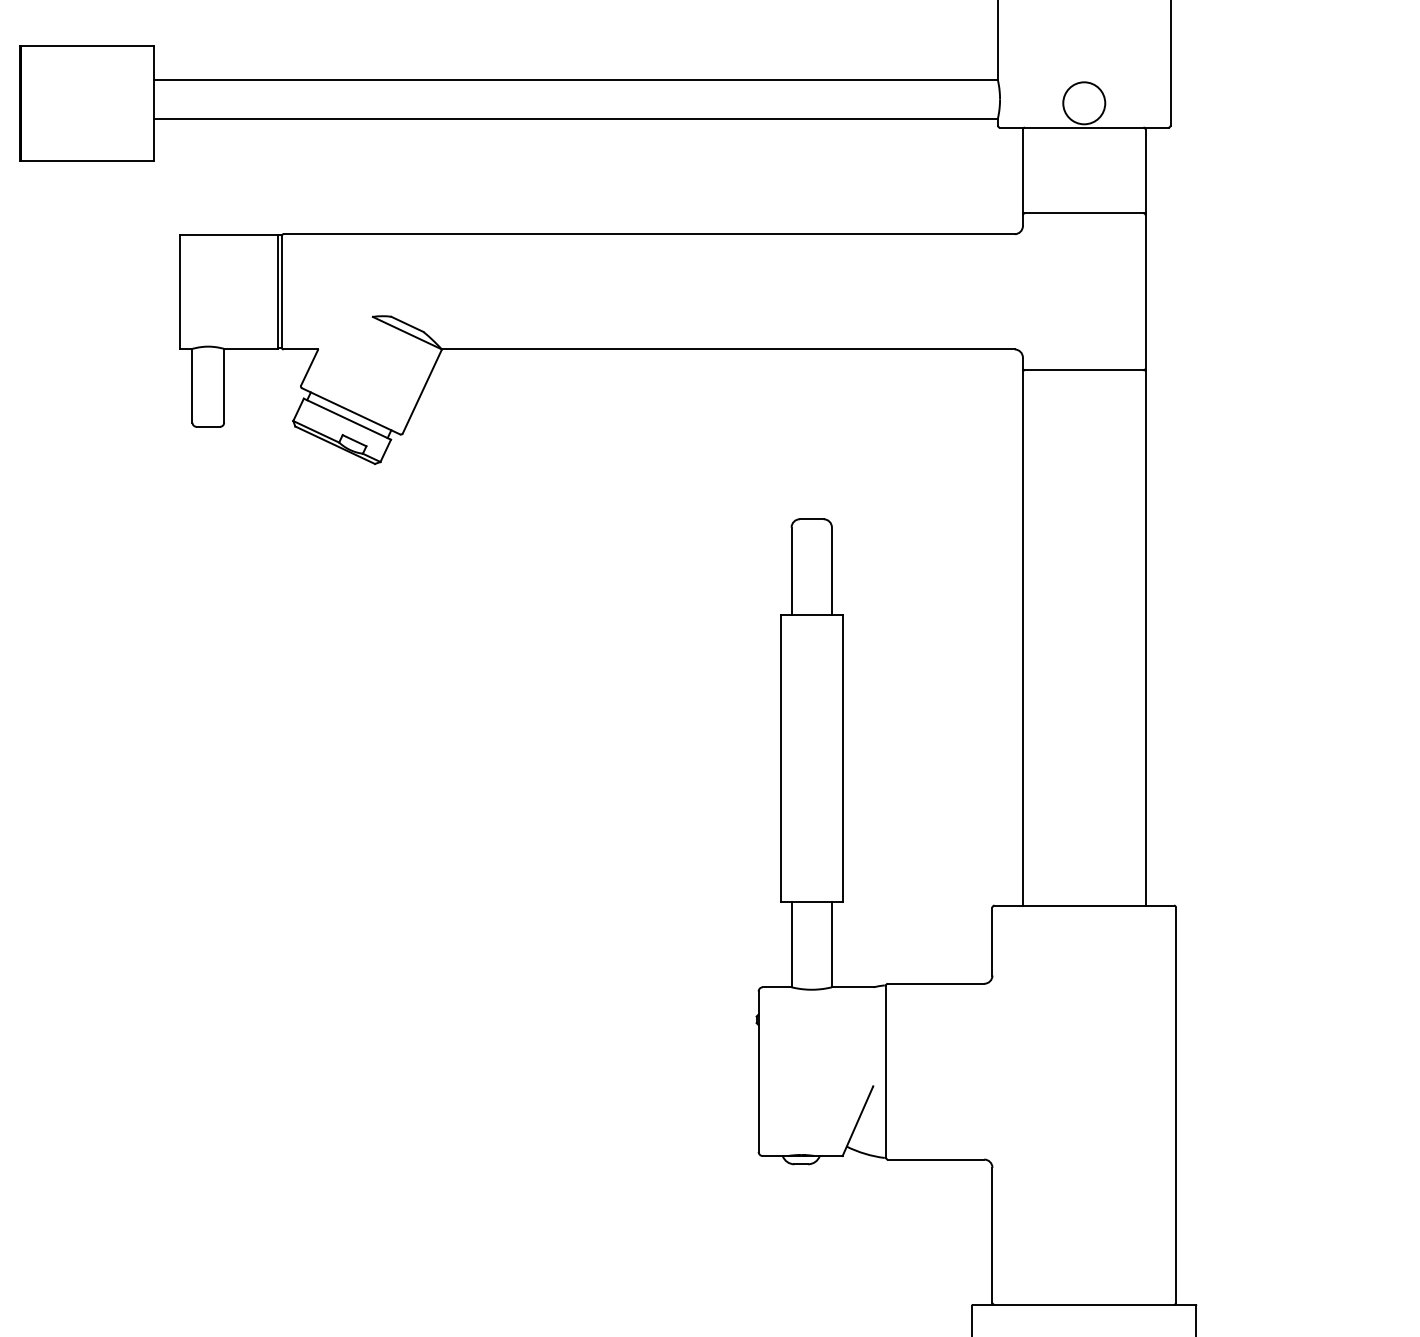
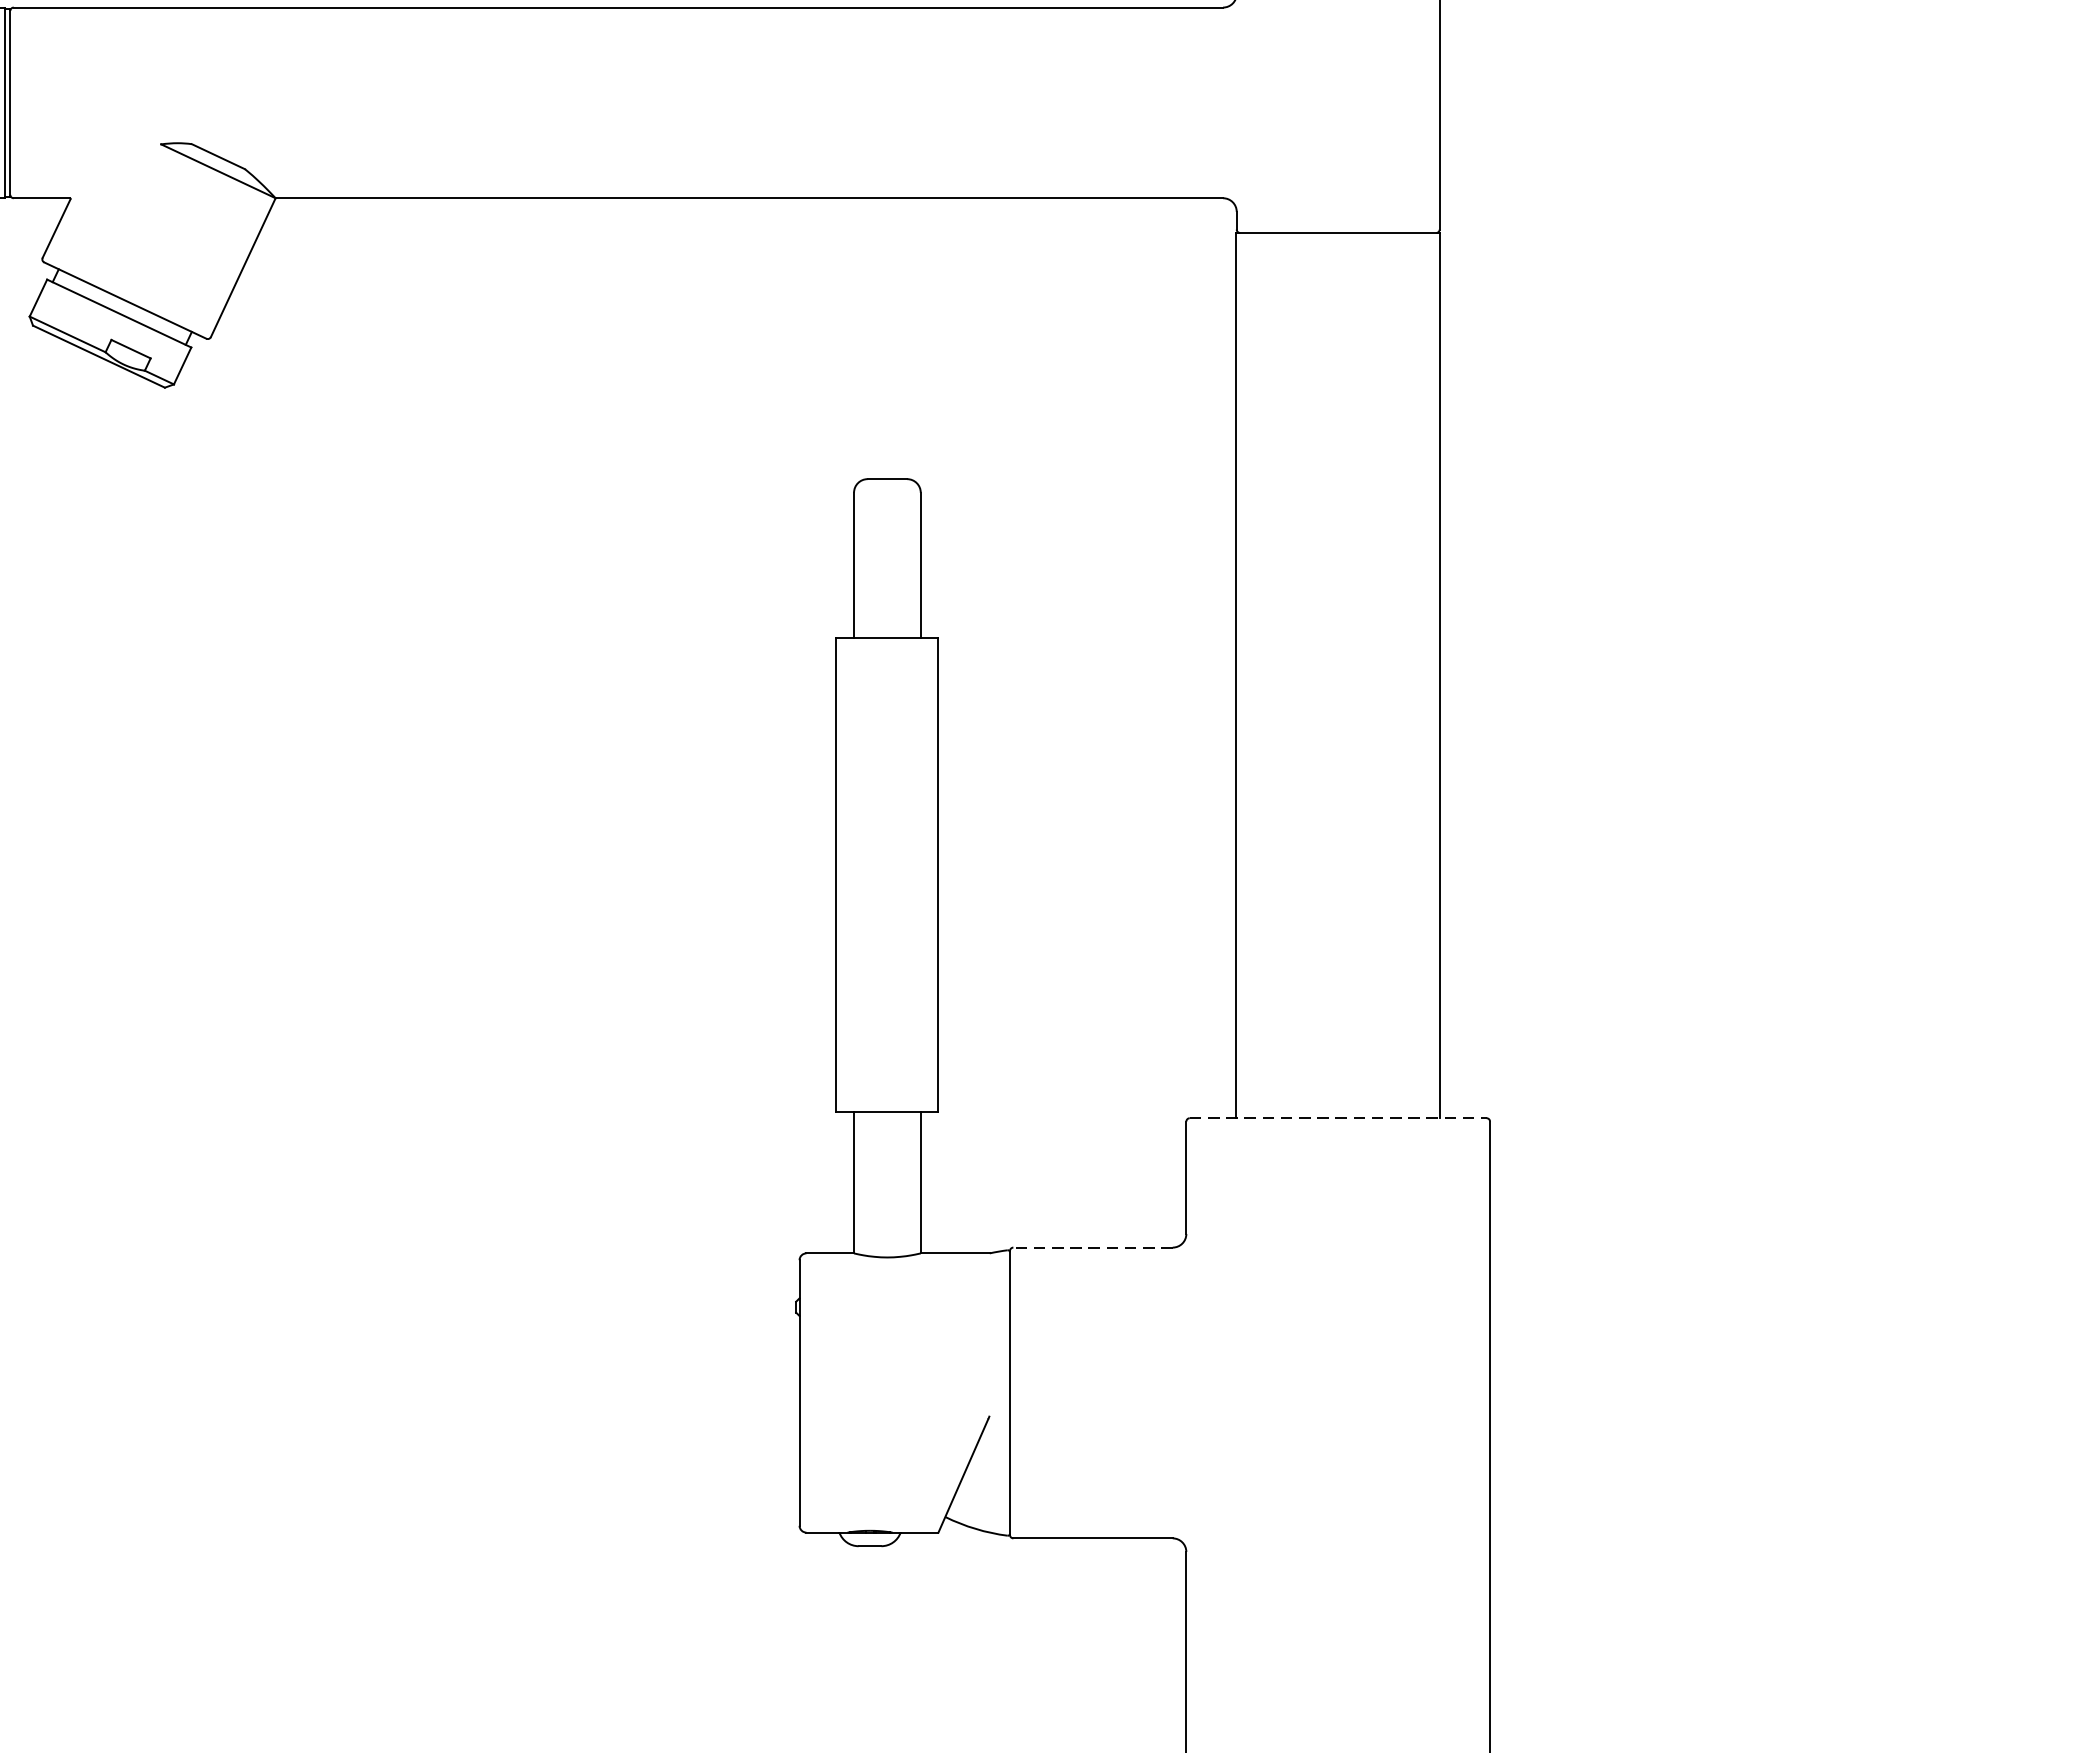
line: (1084, 905) -> (1338, 1118), solid -> dashed
line: (935, 983) -> (1092, 1247), solid -> dashed

